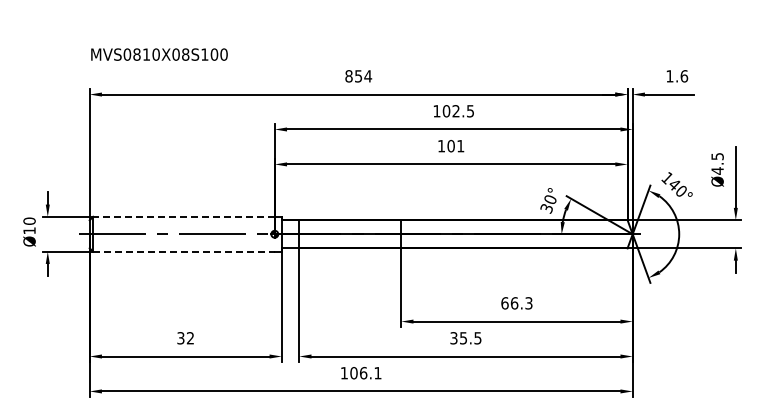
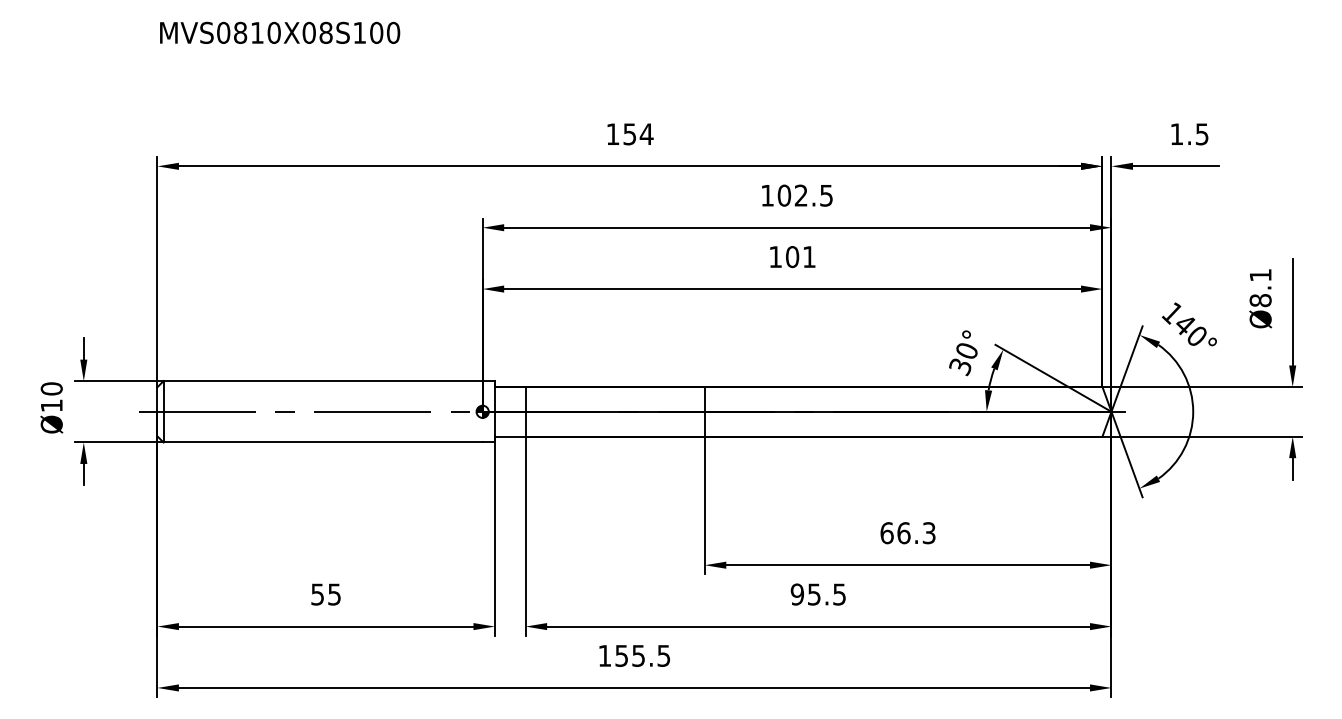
text: (159, 54) -> (280, 32), moved
text: (348, 76) -> (612, 134), 854 -> 154
text: (684, 76) -> (1202, 134), 1.6 -> 1.5
text: (717, 163) -> (1260, 287), Ø4.5 -> Ø8.1
line: (184, 216) -> (323, 380), dashed -> solid
line: (184, 251) -> (323, 442), dashed -> solid
text: (185, 338) -> (325, 594), 32 -> 55
text: (453, 338) -> (796, 594), 35.5 -> 95.5
text: (365, 372) -> (642, 654), 106.1 -> 155.5

